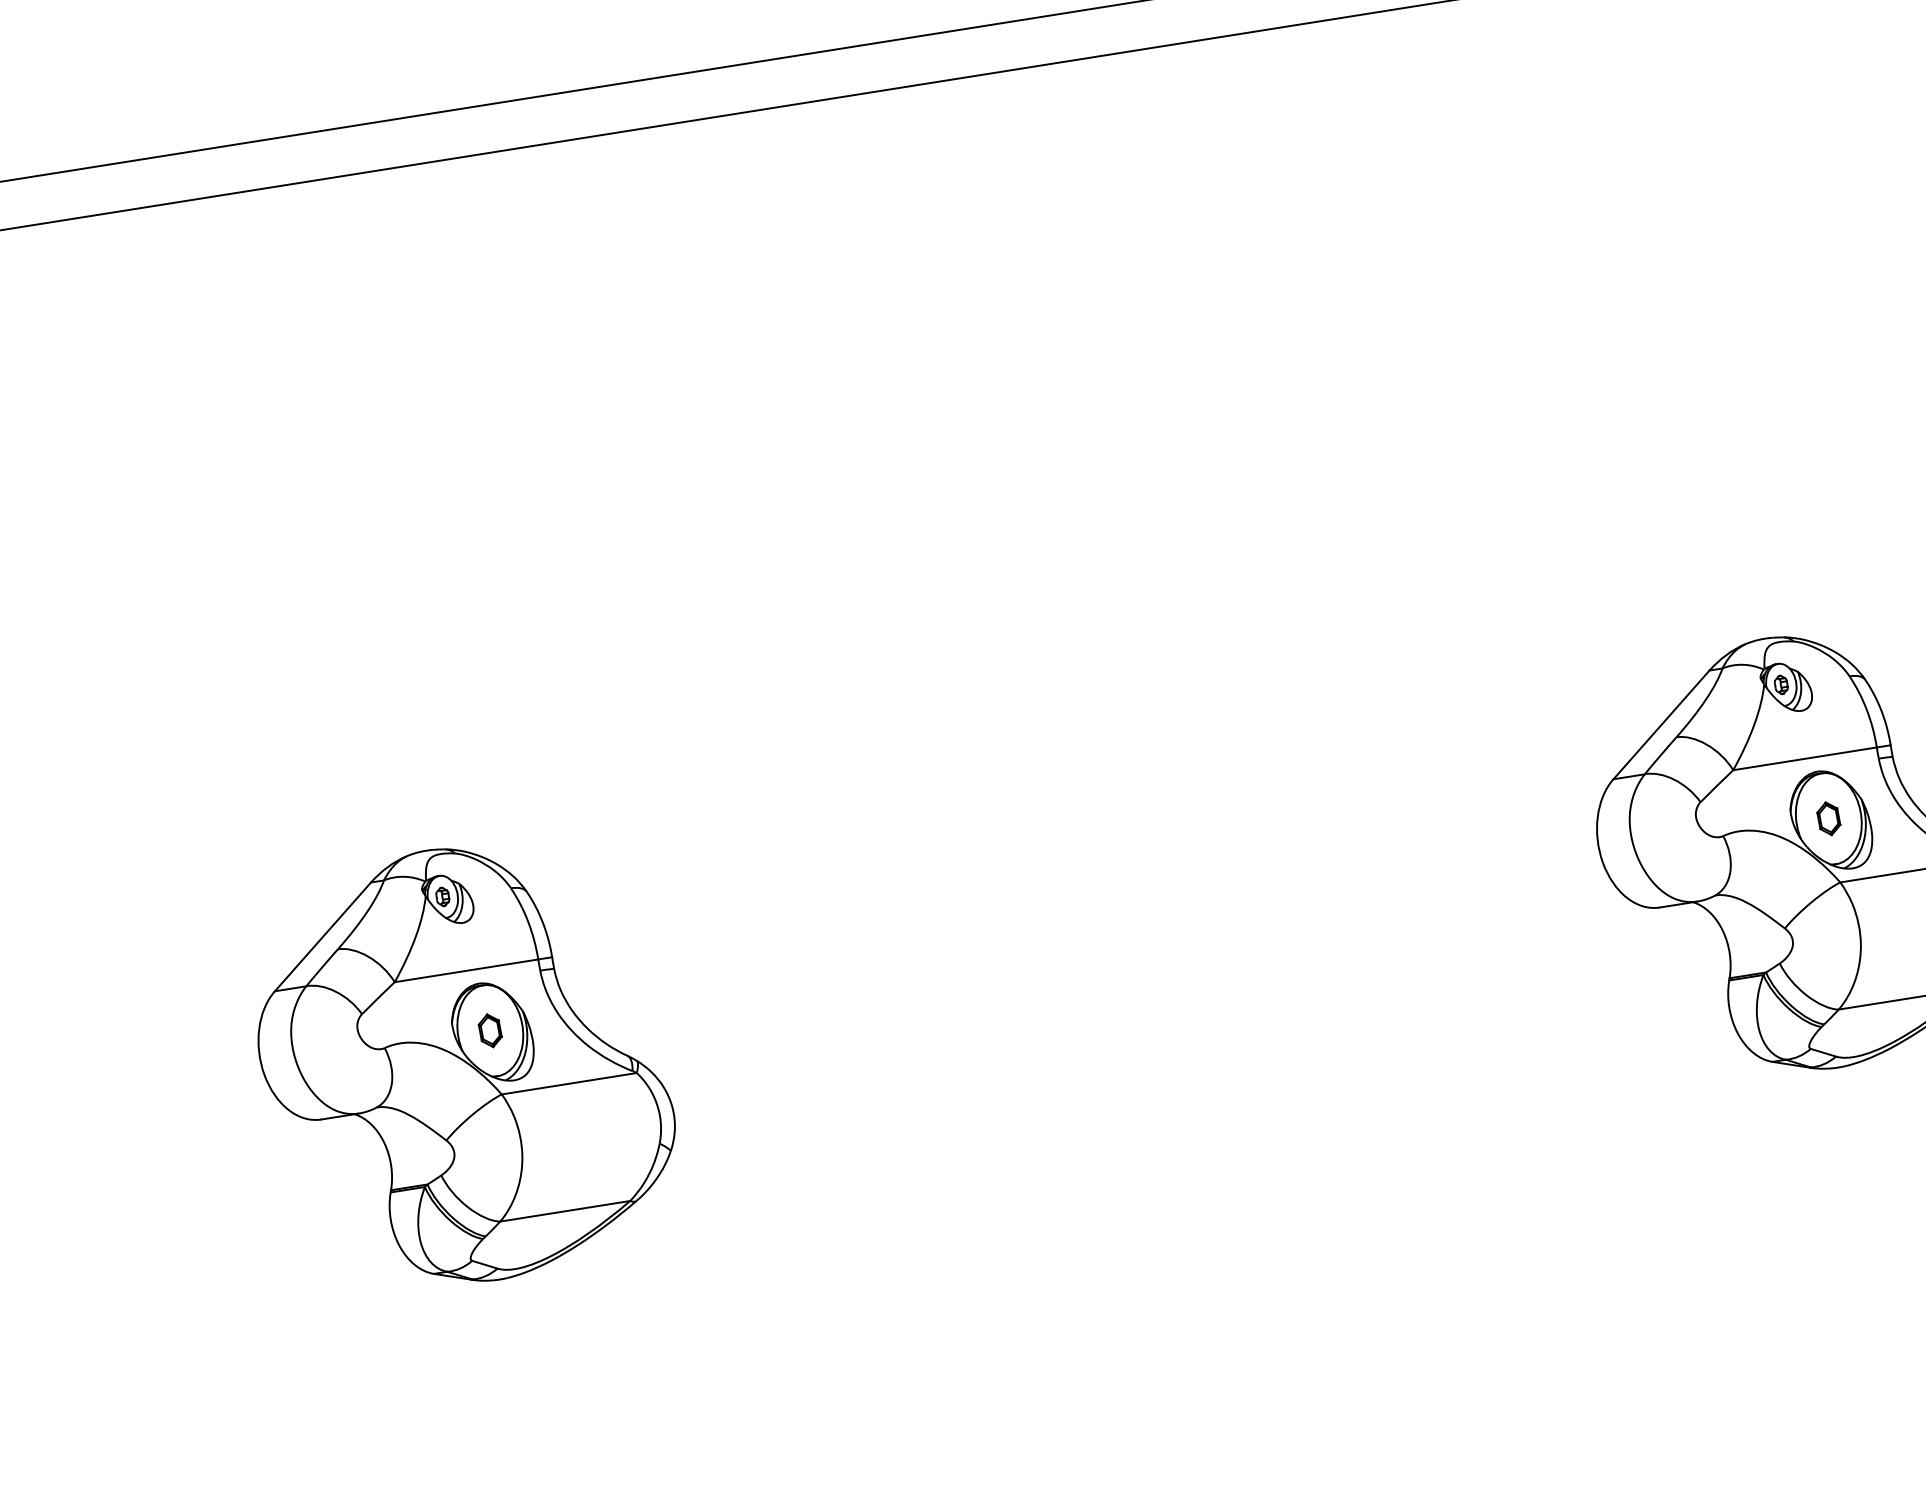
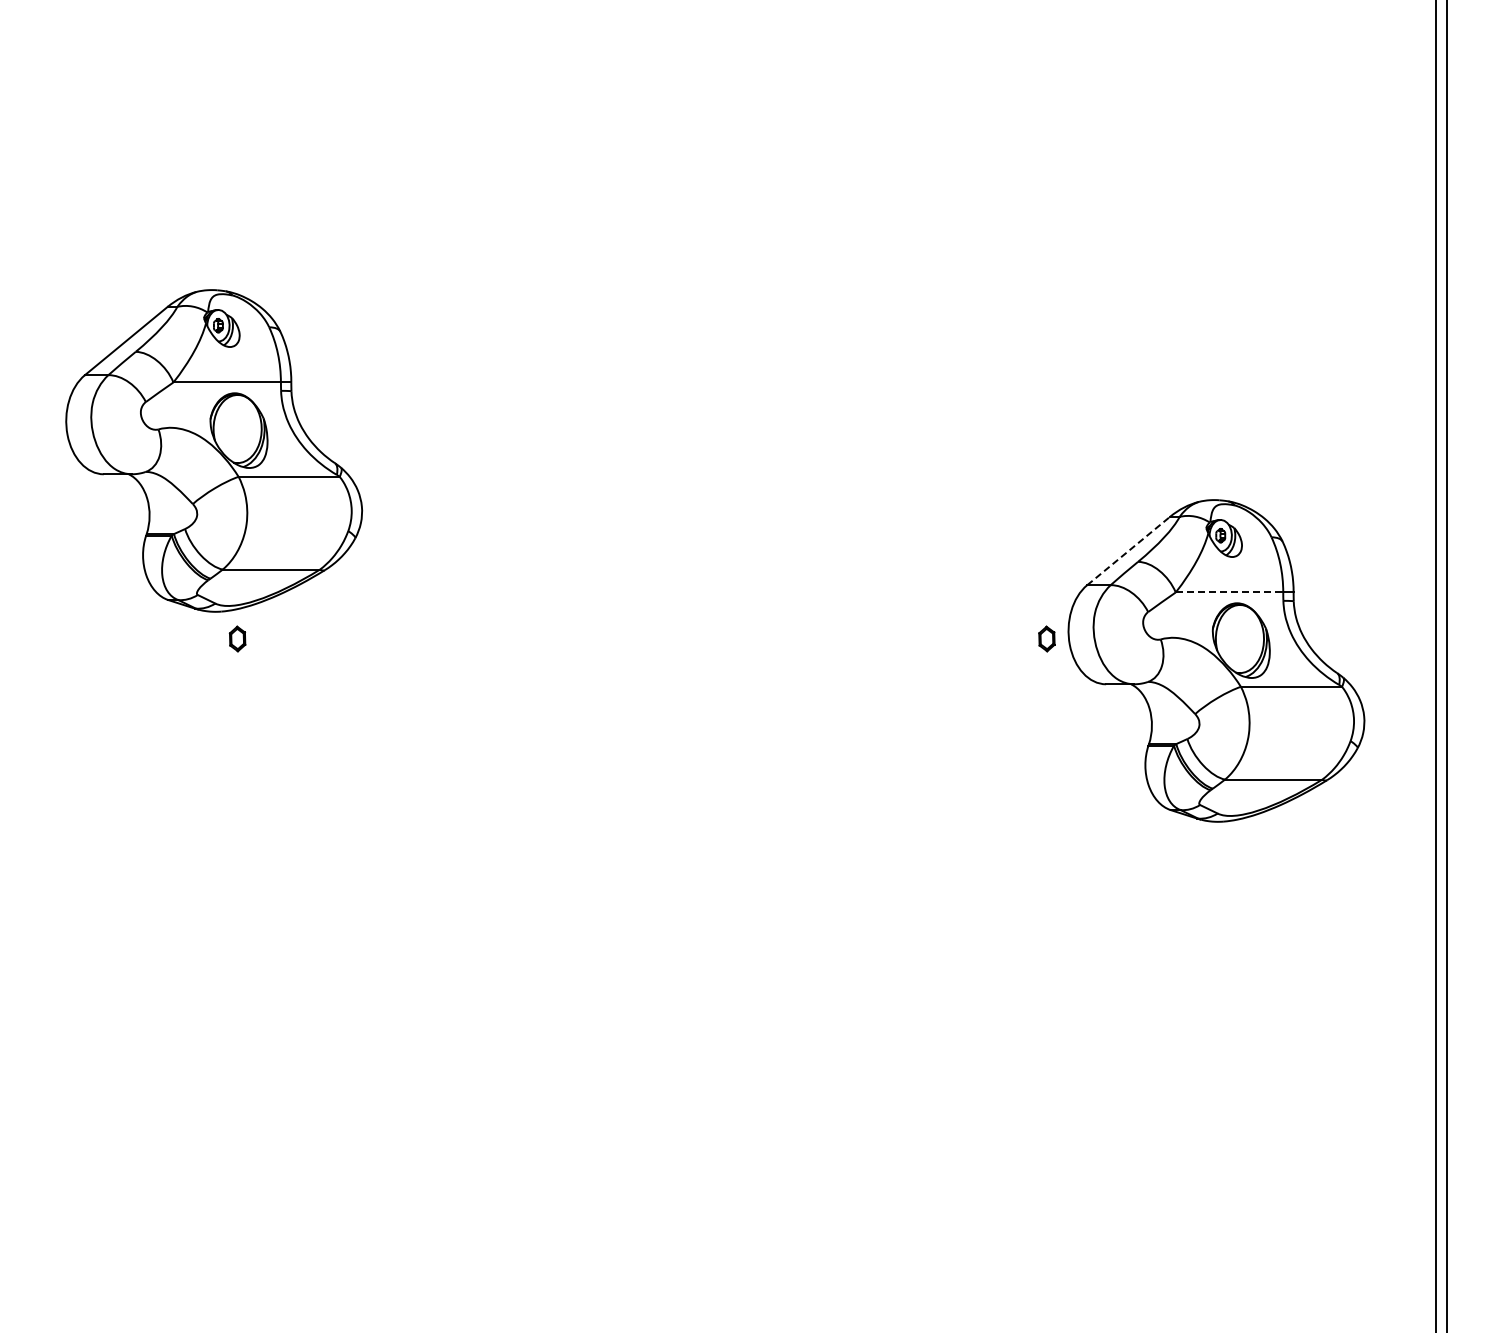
line: (1661, 725) -> (1128, 551), solid -> dashed
line: (1805, 758) -> (1229, 592), solid -> dashed
part: (1828, 818) -> (1046, 638), moved
part: (463, 1064) -> (214, 450), moved

